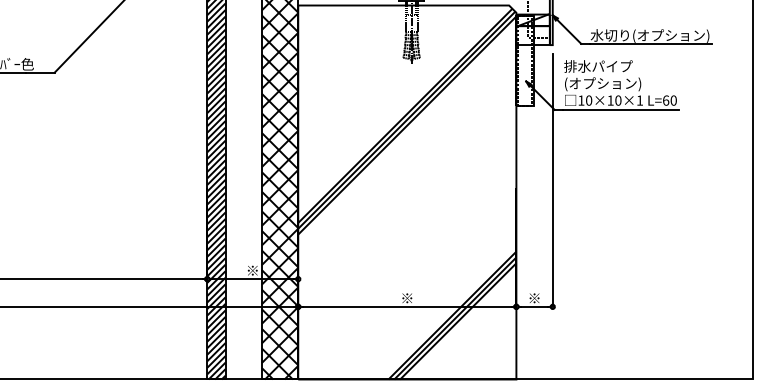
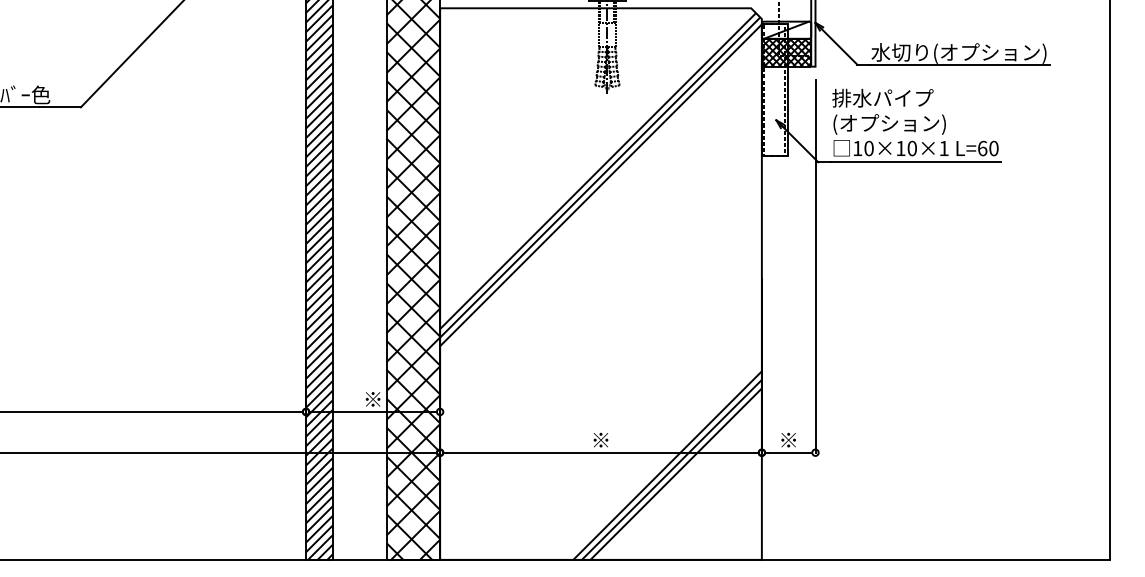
hatch: (532, 35) -> (785, 52), added

